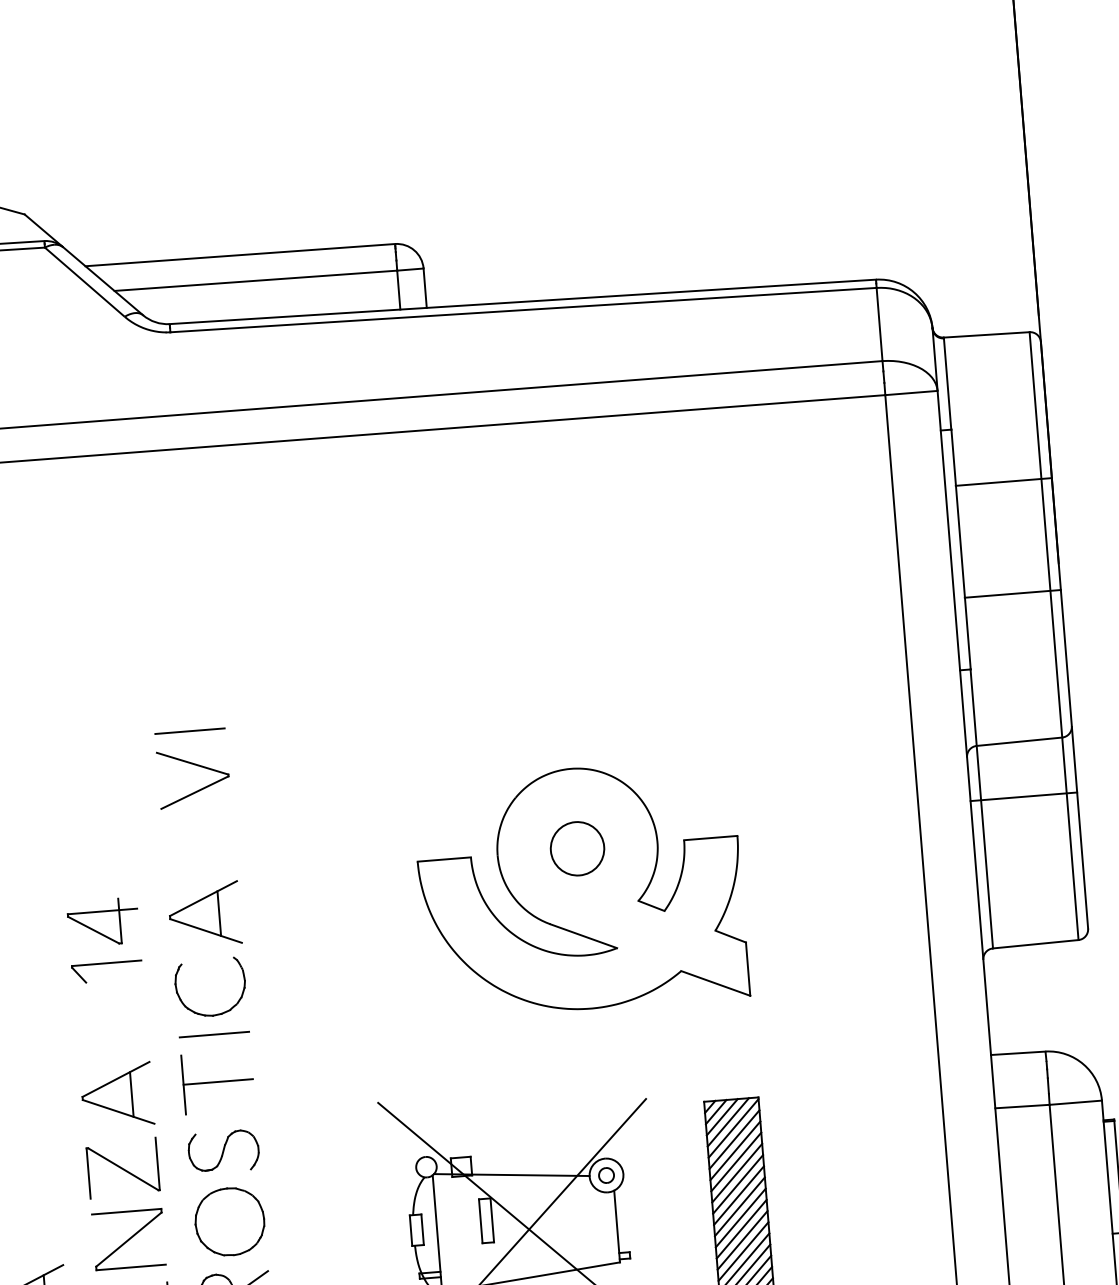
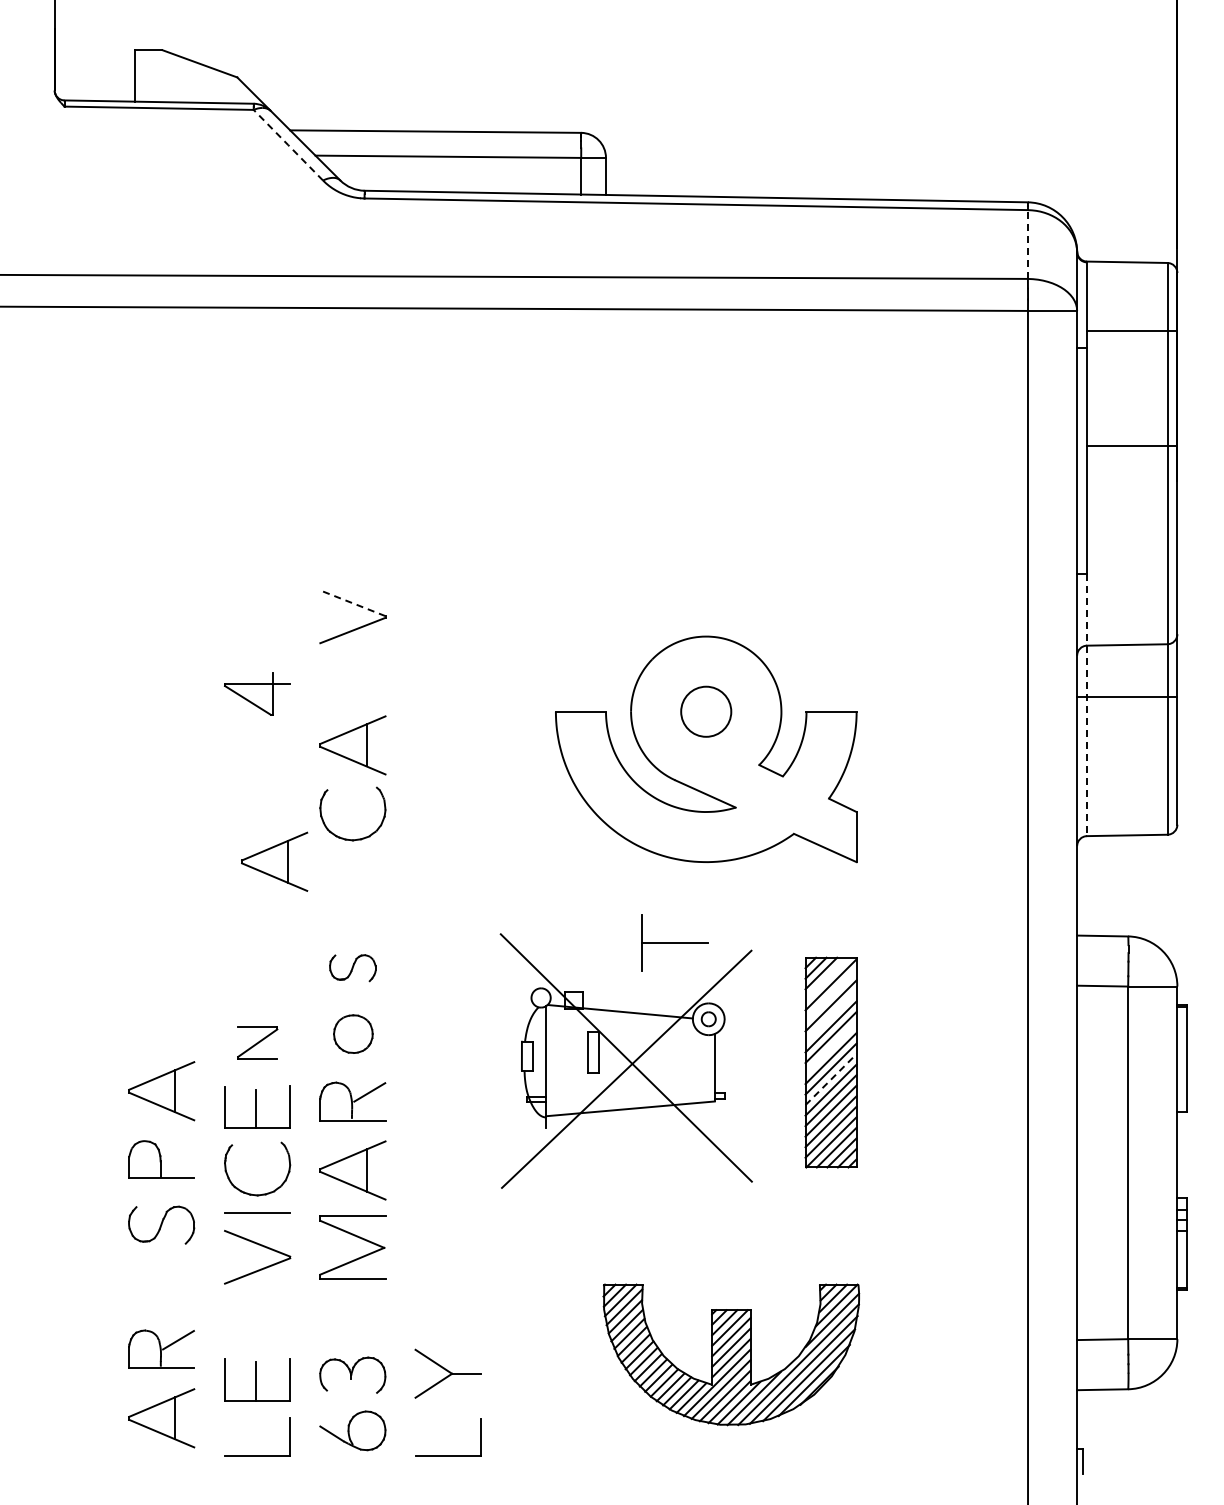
line: (84, 282) -> (288, 145), solid -> dashed
line: (879, 324) -> (1027, 244), solid -> dashed
line: (1004, 482) -> (1132, 331), moved
line: (1013, 594) -> (1132, 446), moved
line: (189, 730) -> (352, 572), removed
line: (192, 763) -> (352, 603), solid -> dashed
line: (982, 809) -> (1087, 705), solid -> dashed
part: (103, 921) -> (257, 693), moved
part: (106, 963) -> (257, 783), removed
line: (214, 1035) -> (352, 858), removed
part: (217, 1081) -> (674, 942), moved
part: (117, 1095) -> (274, 861), moved
line: (728, 1122) -> (826, 978), removed
line: (733, 1138) -> (830, 994), removed
part: (223, 1150) -> (352, 967), size x0.7
line: (735, 1161) -> (830, 1015), removed
part: (123, 1167) -> (257, 975), removed
line: (738, 1195) -> (830, 1047), removed
part: (230, 1221) -> (353, 1033), size x0.6
line: (742, 1229) -> (831, 1079), solid -> dashed
part: (128, 1238) -> (257, 1042), size x0.6

